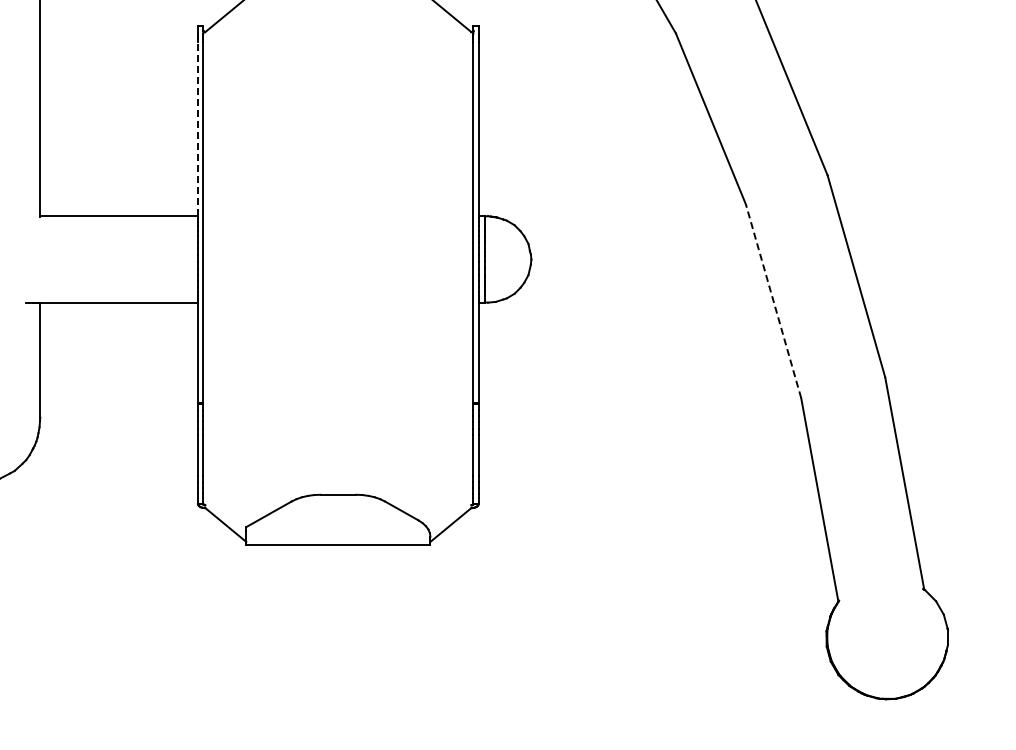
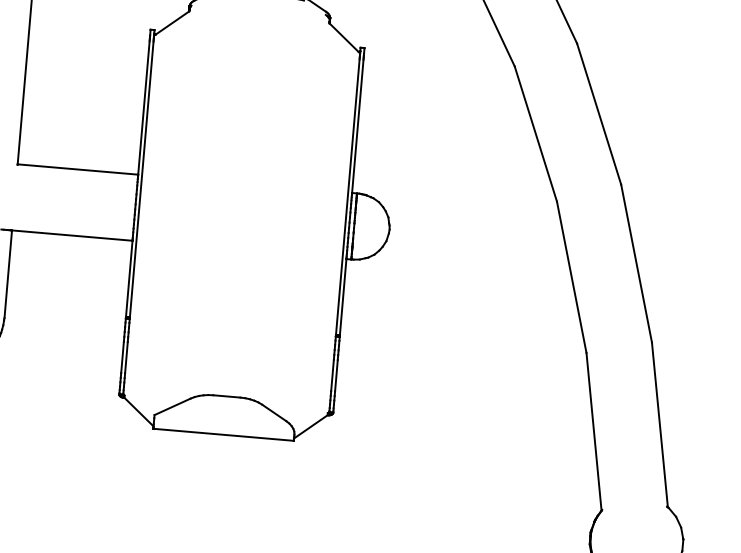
line: (198, 128) -> (144, 107), dashed -> solid
line: (773, 301) -> (571, 277), dashed -> solid

